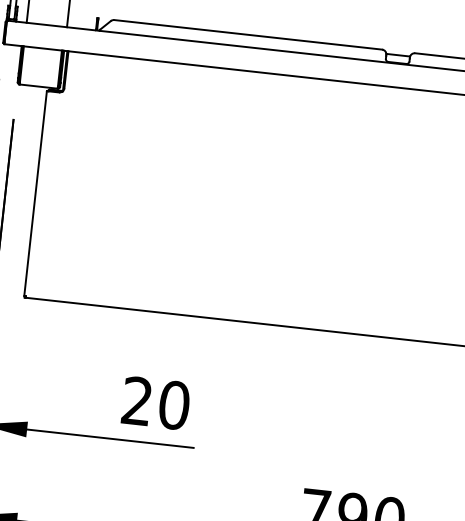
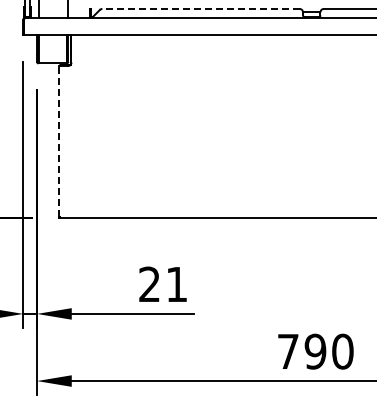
line: (247, 34) -> (200, 8), solid -> dashed
line: (34, 193) -> (58, 141), solid -> dashed
text: (173, 405) -> (176, 284), 20 -> 21

